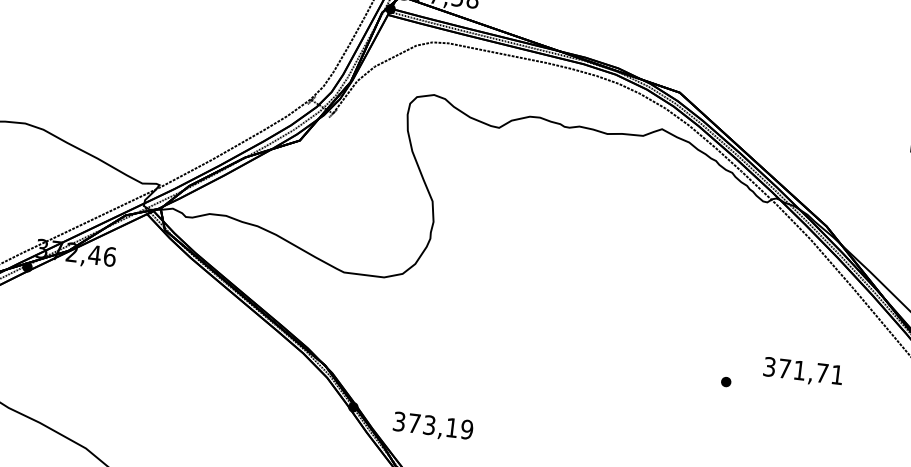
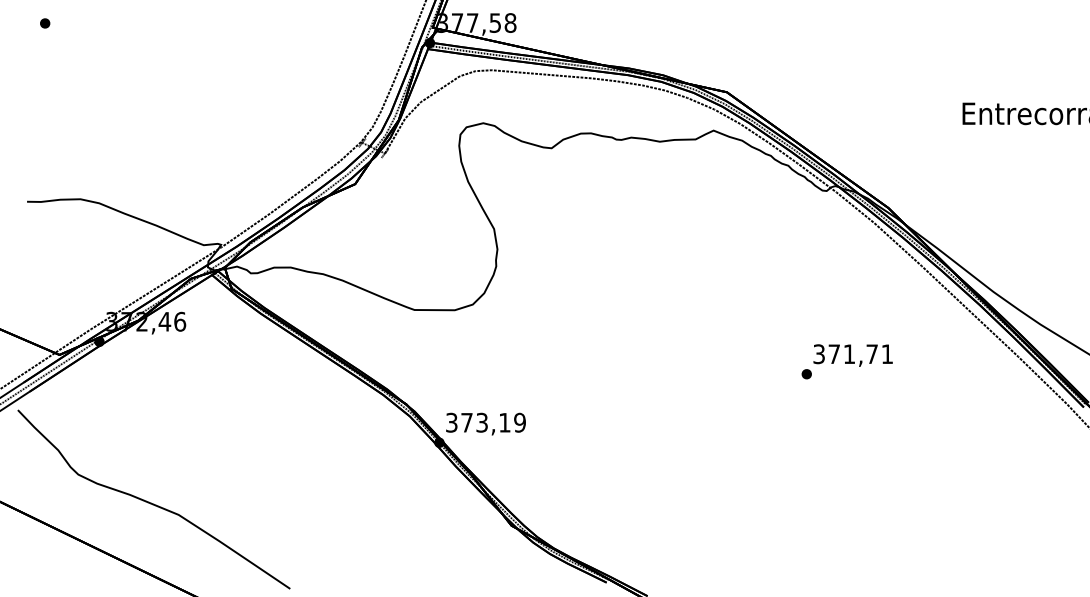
text: (802, 372) -> (852, 355), moved
text: (432, 426) -> (485, 423), moved

